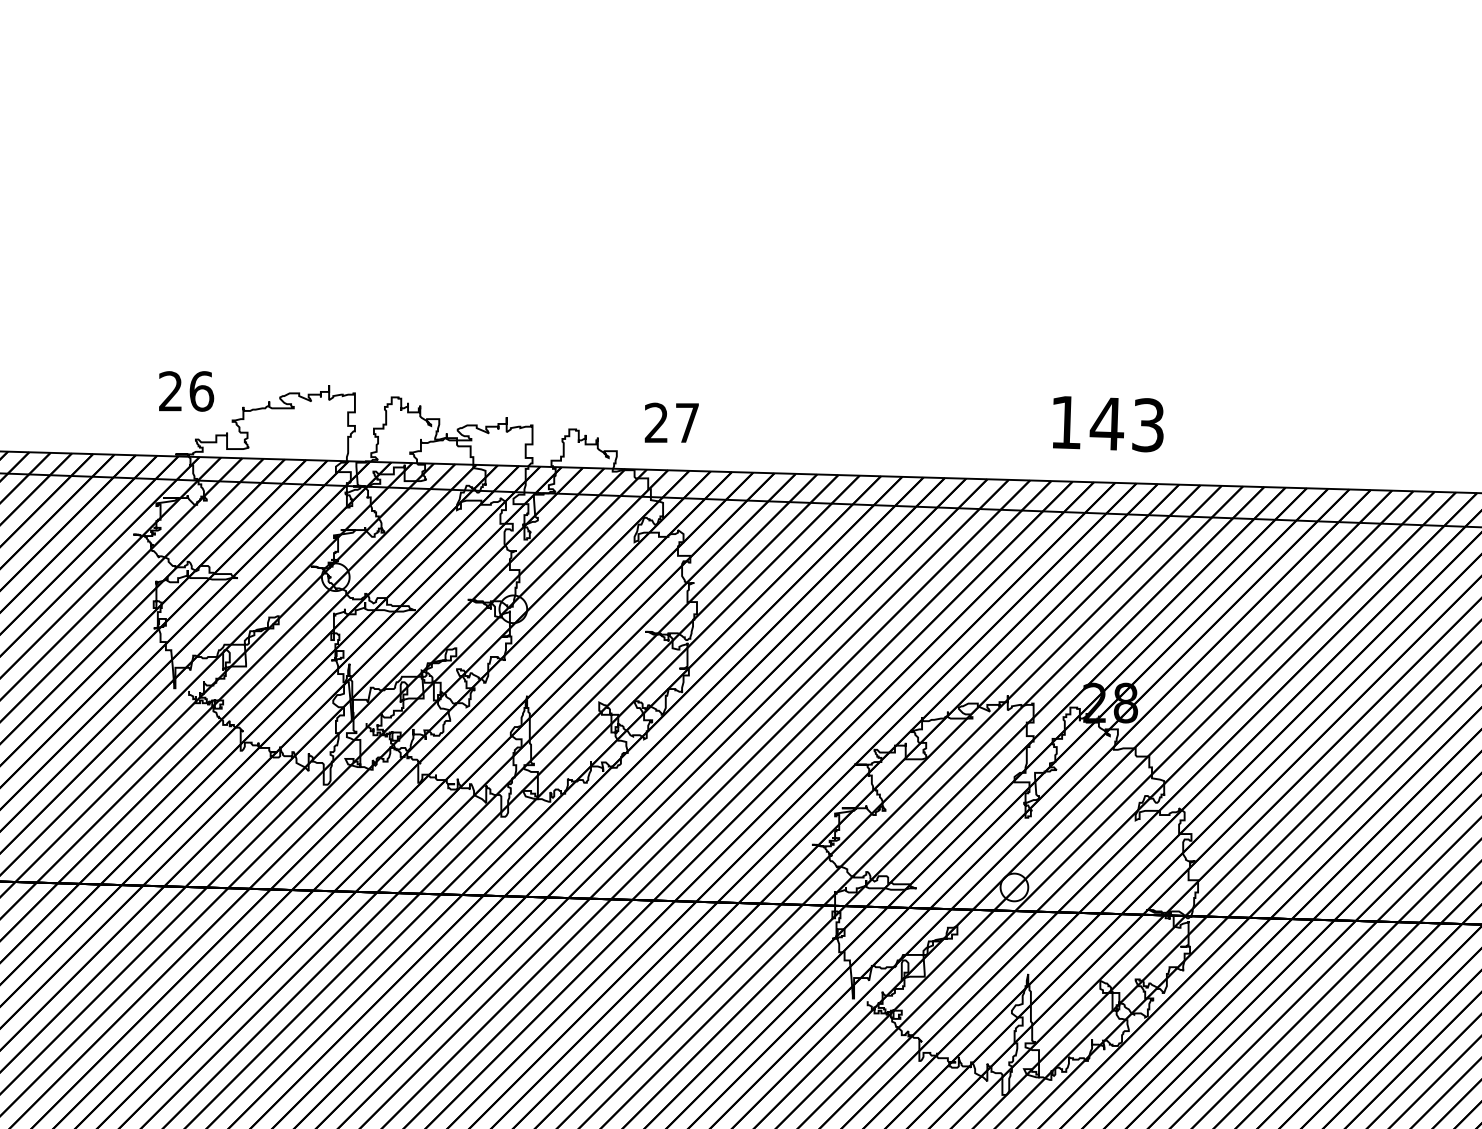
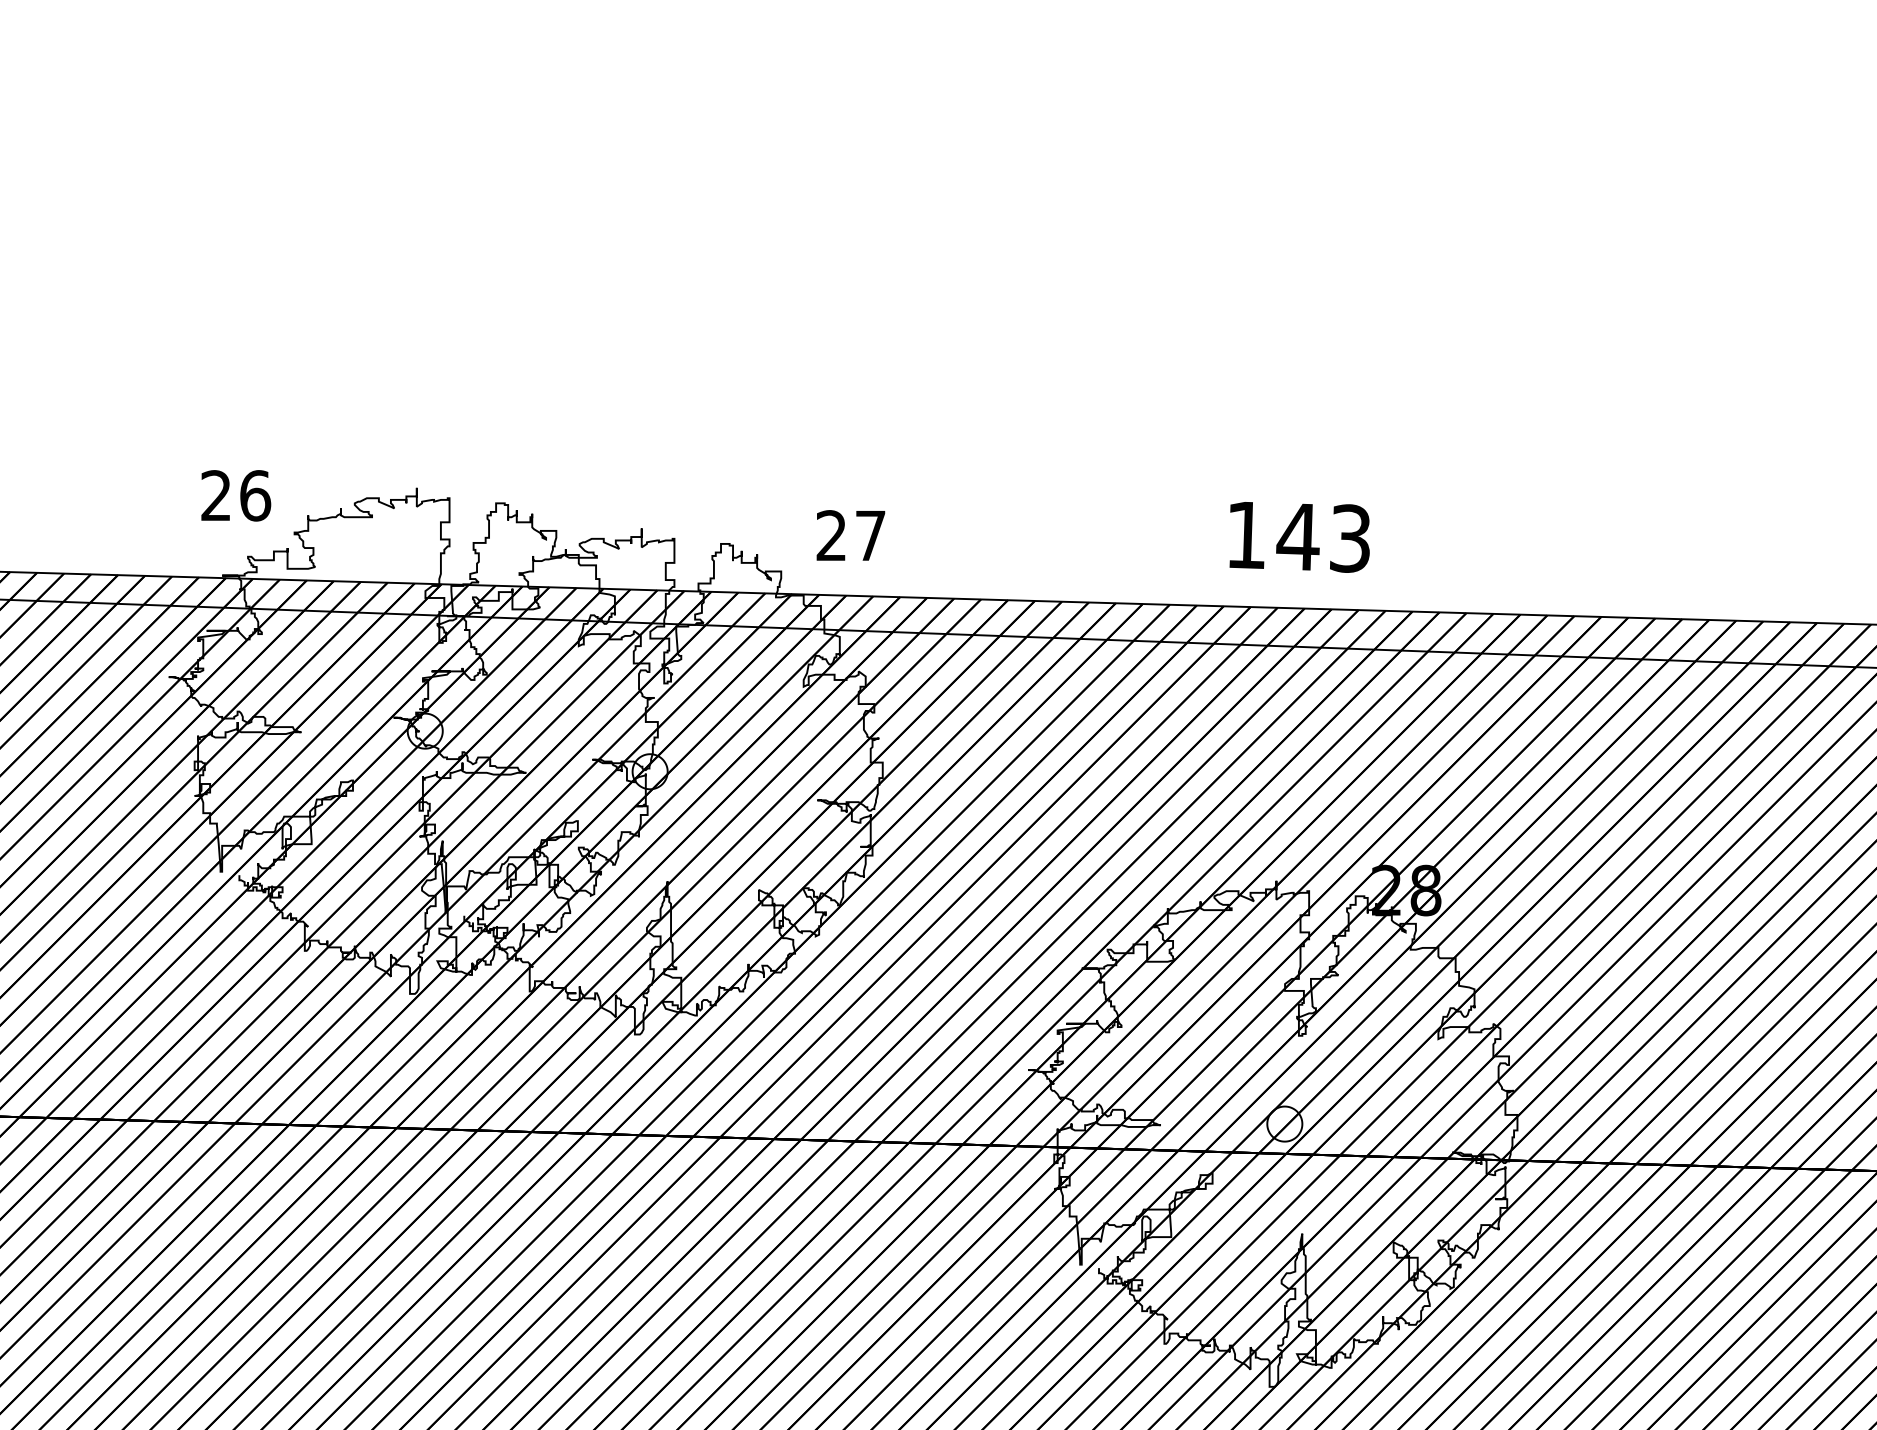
text: (1108, 424) -> (1299, 537), moved

